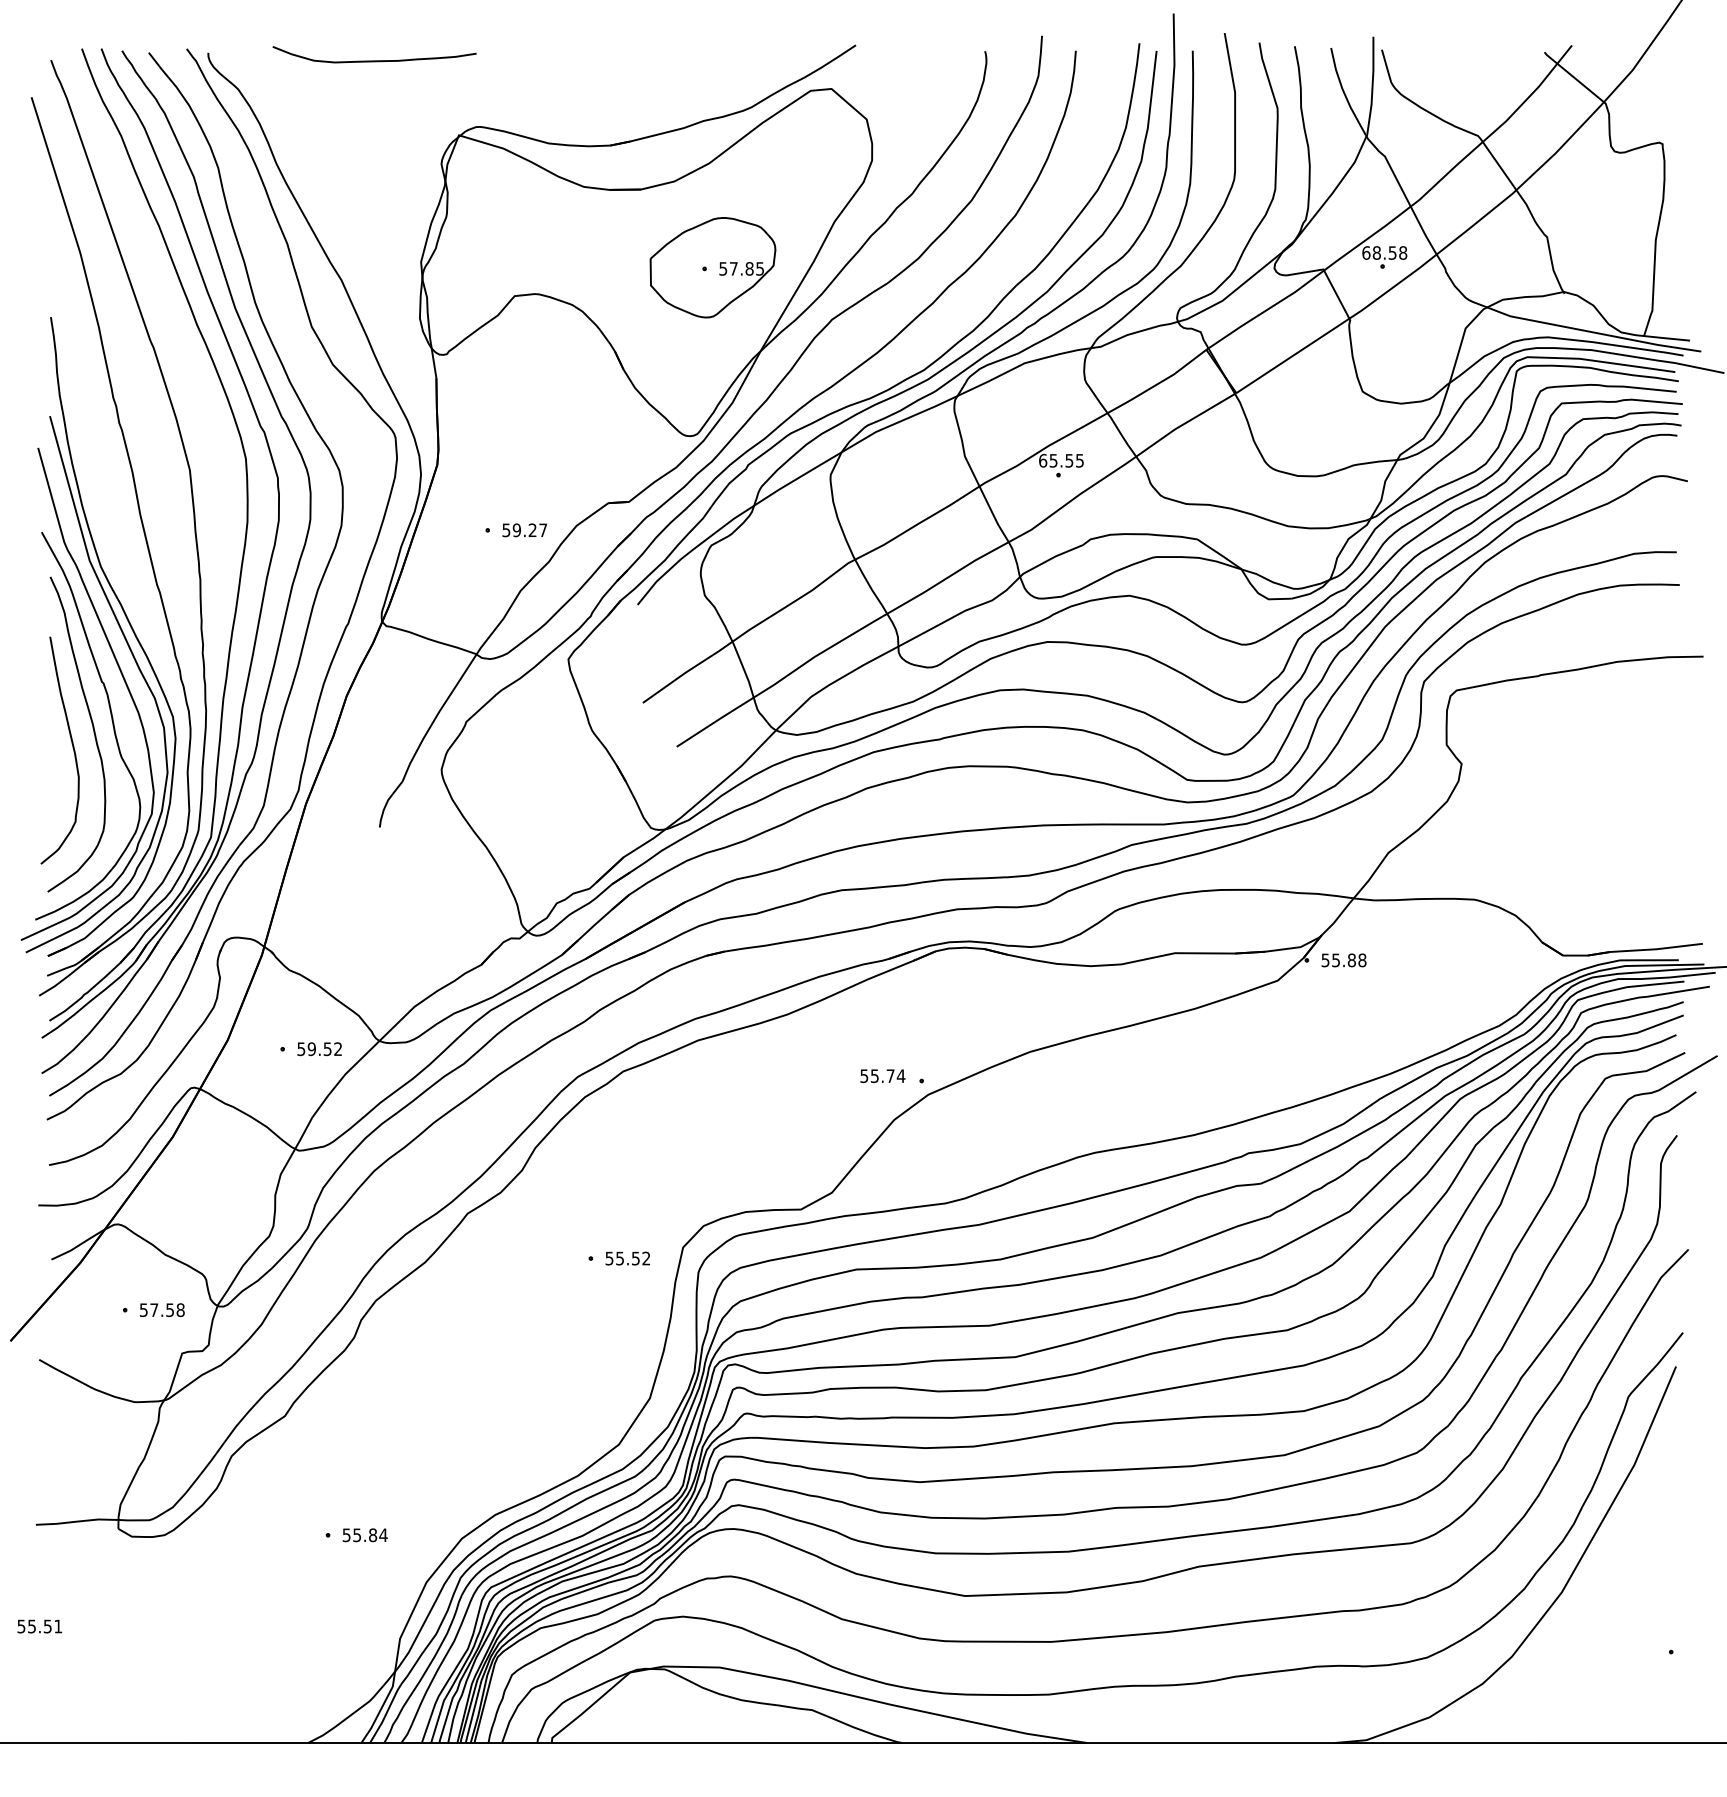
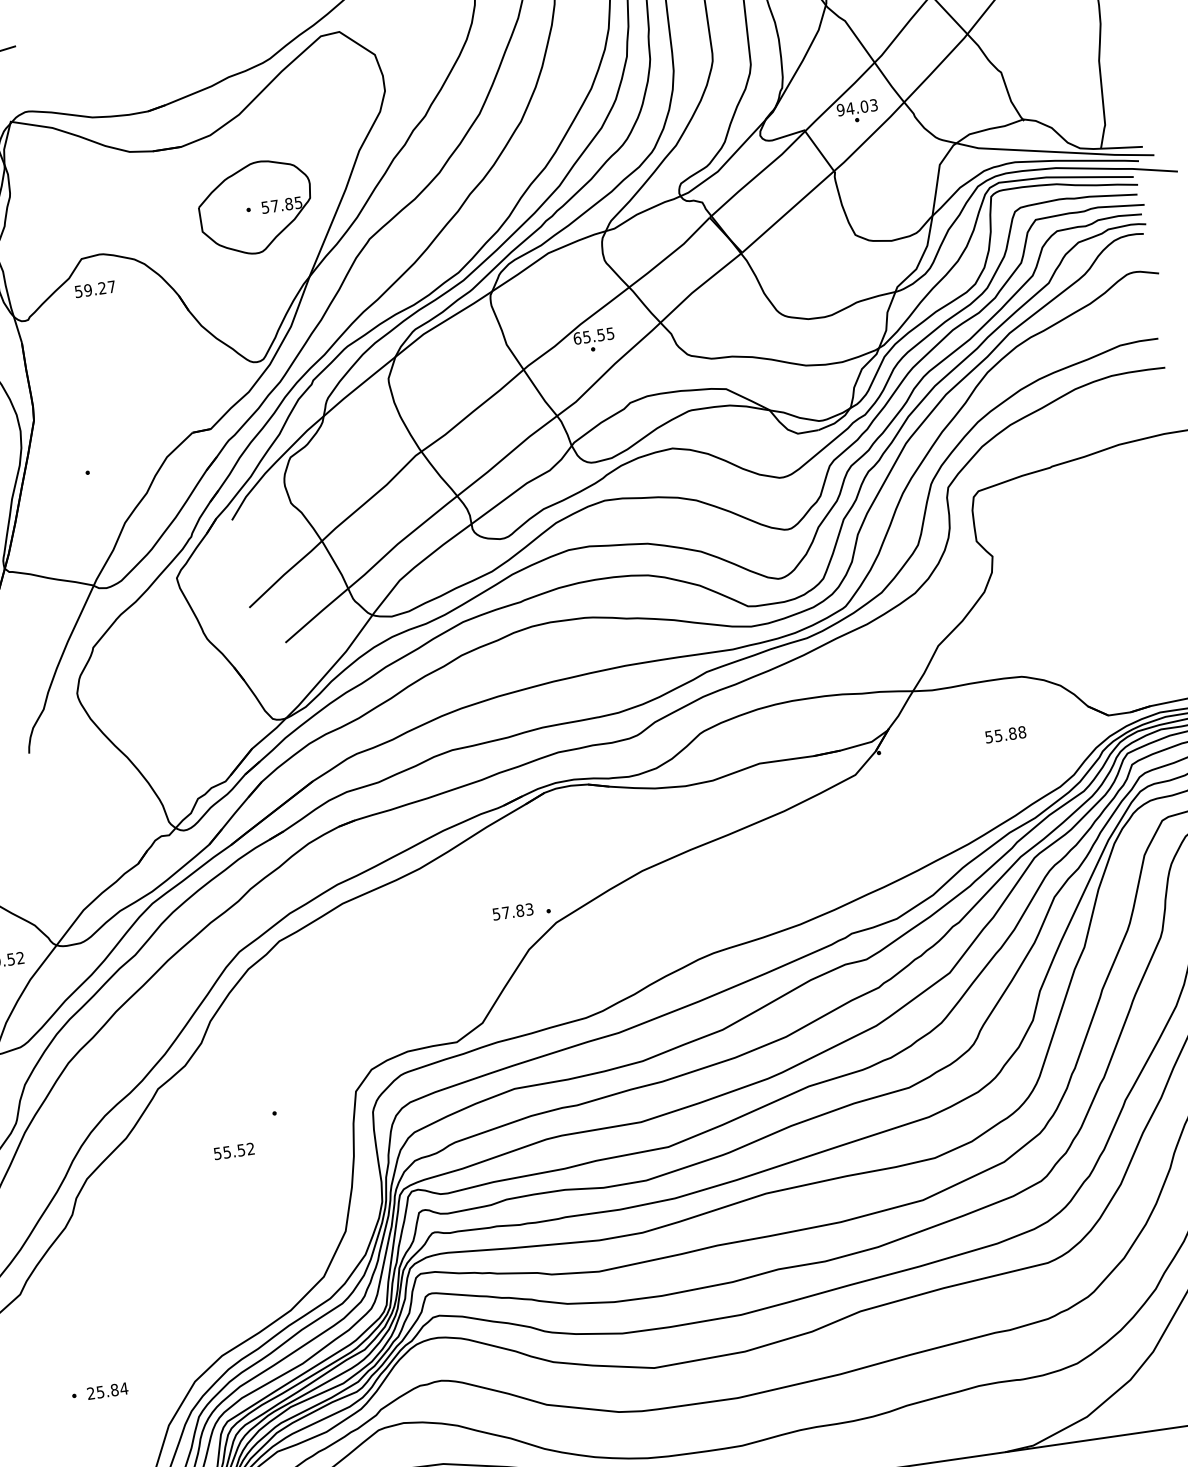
text: (1384, 252) -> (857, 107), 68.58 -> 94.03
text: (524, 530) -> (95, 289), moved
text: (1343, 960) -> (1005, 734), moved
text: (888, 1076) -> (518, 911), 55.74 -> 57.83
text: (627, 1258) -> (233, 1151), moved
text: (346, 1535) -> (90, 1393), 55.84 -> 25.84

